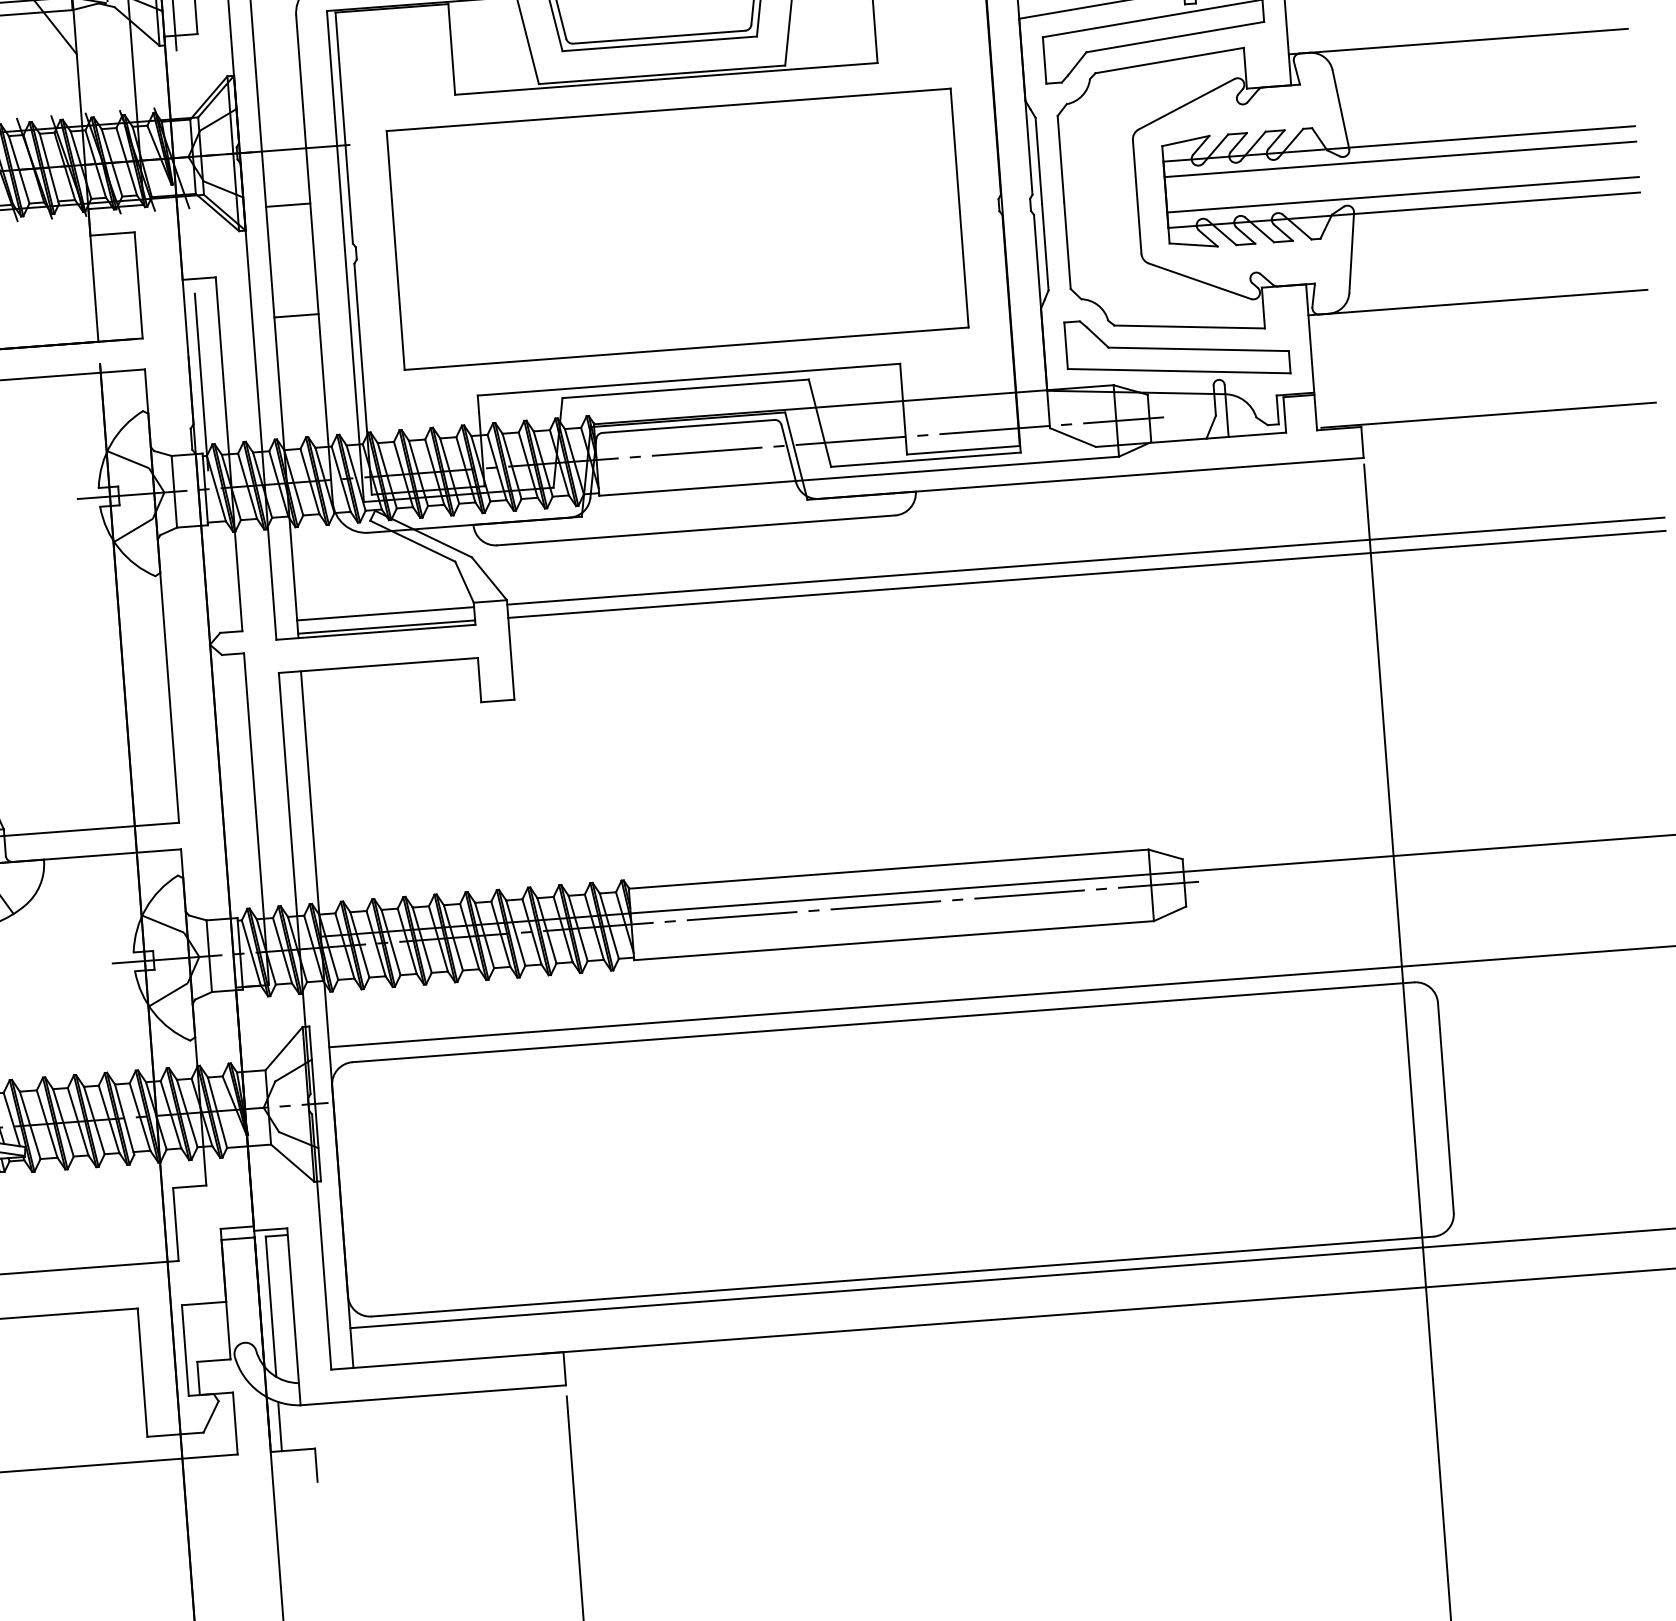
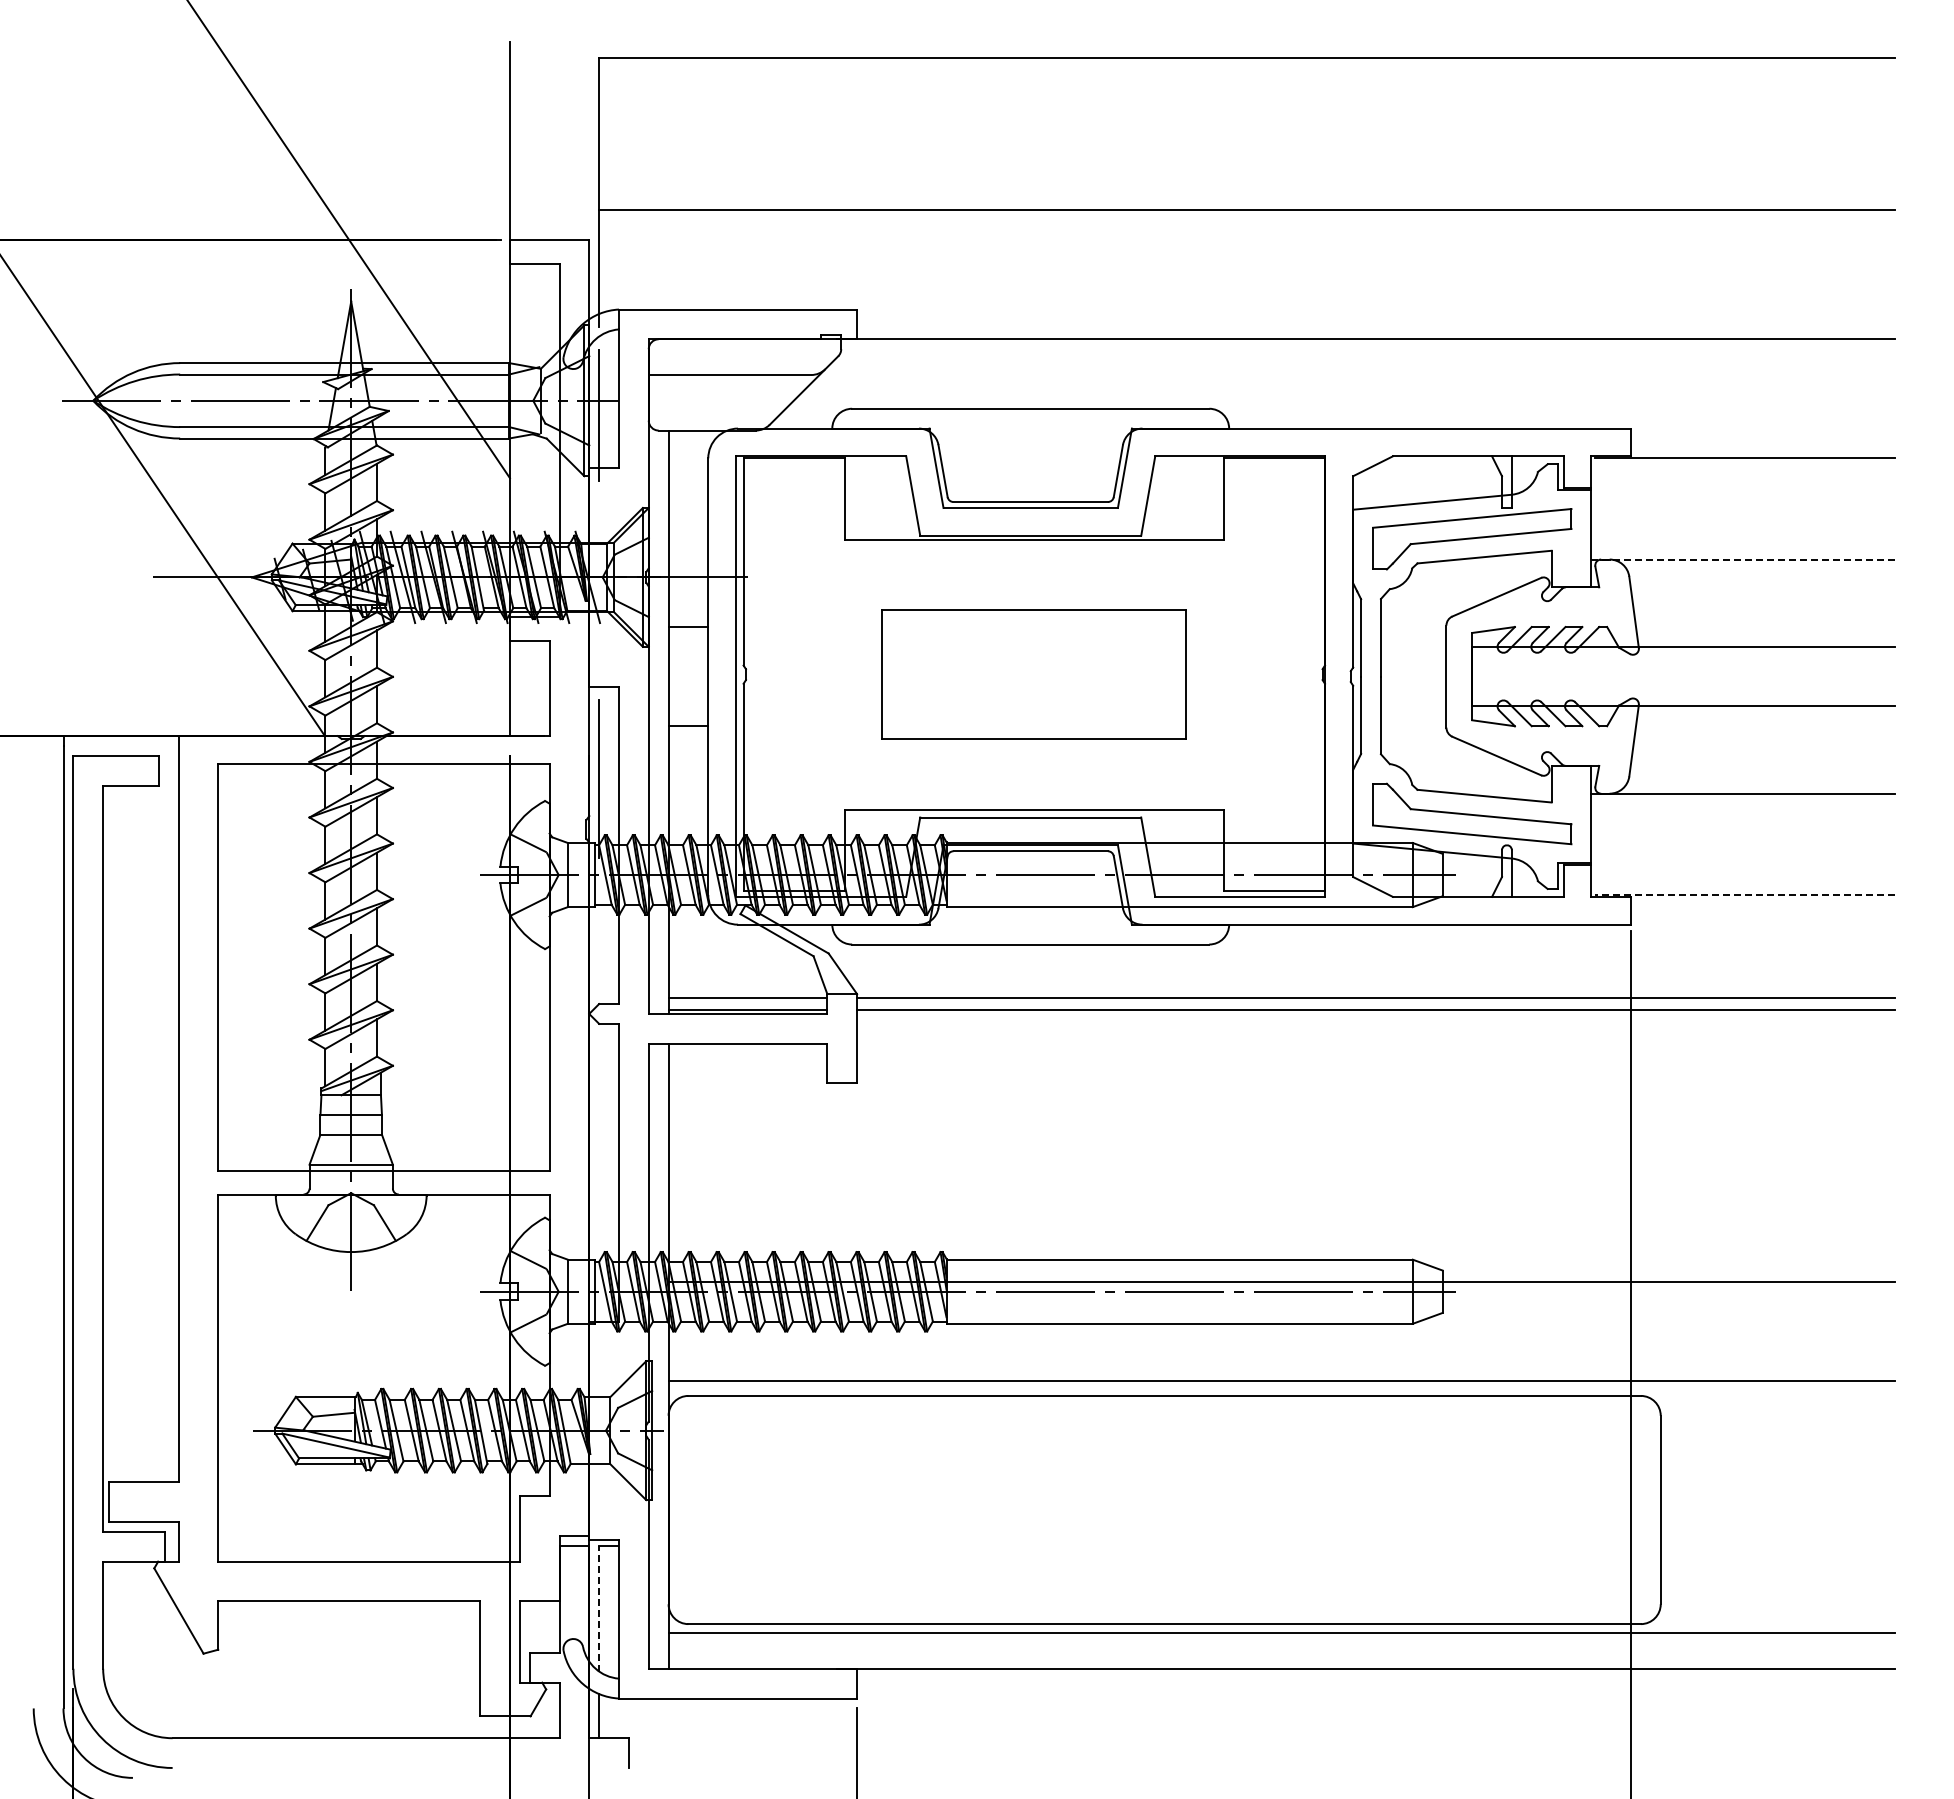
line: (1458, 41) -> (1743, 559), solid -> dashed
line: (1400, 159) -> (1683, 660), removed
line: (1402, 194) -> (1683, 692), removed
part: (676, 229) -> (1033, 674), size x0.6
line: (1487, 414) -> (1744, 894), solid -> dashed
line: (271, 1306) -> (599, 1608), solid -> dashed

